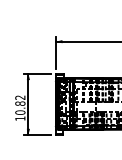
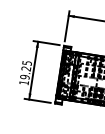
text: (20, 104) -> (26, 69), 10.82 -> 19.25

